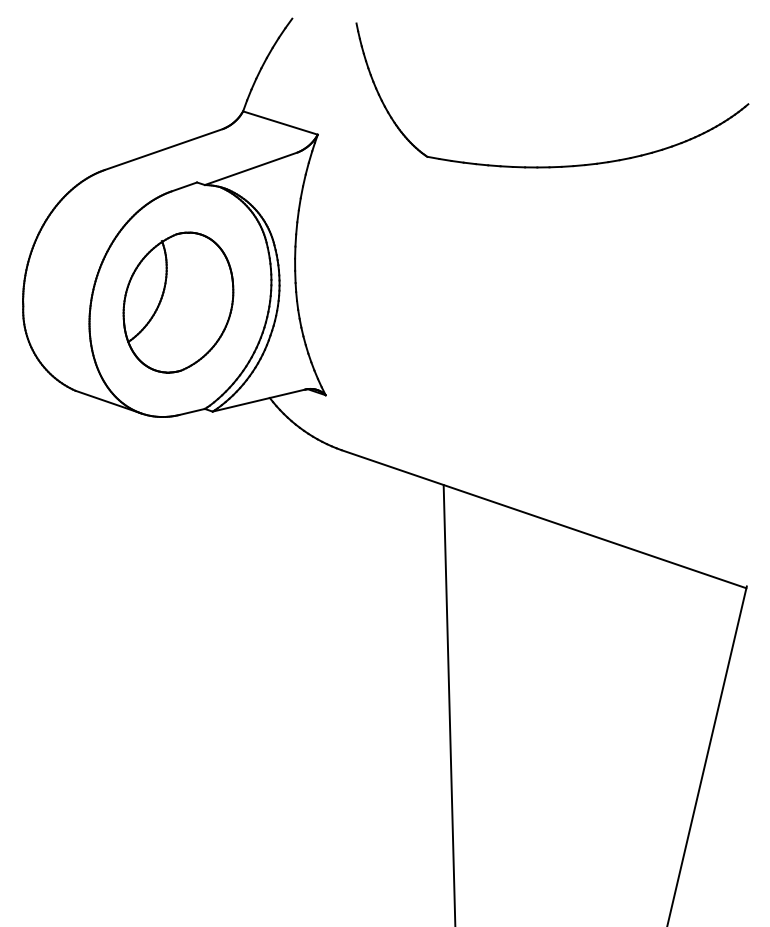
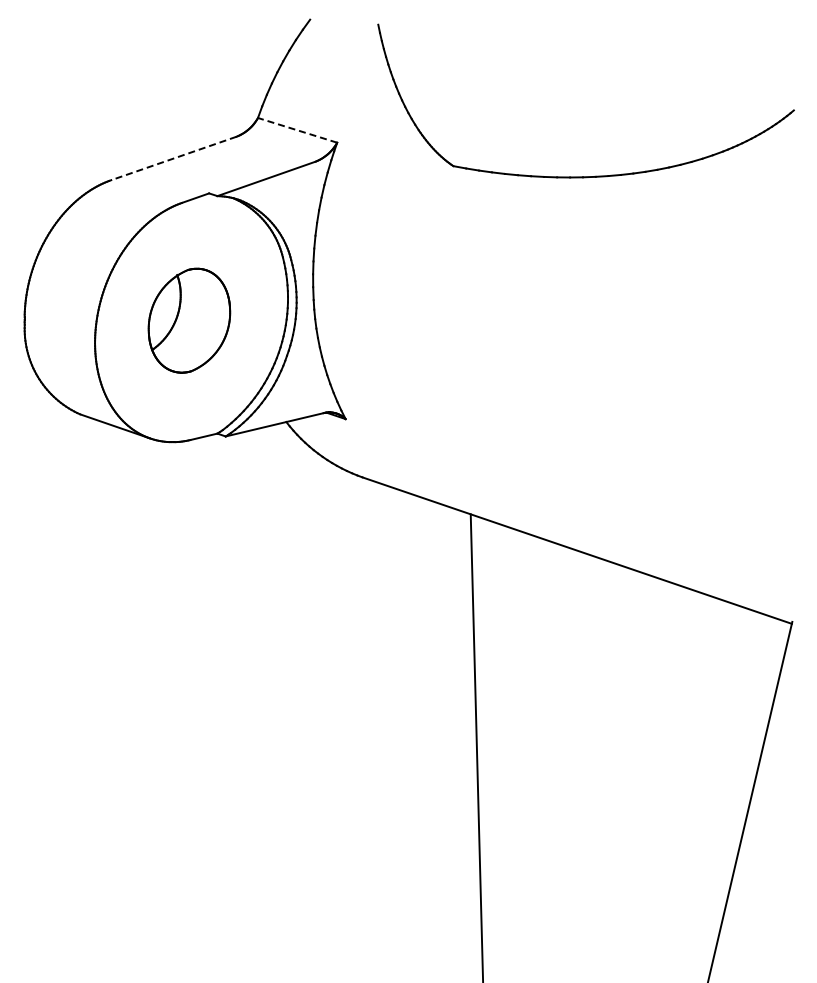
line: (280, 123) -> (297, 130), solid -> dashed
line: (163, 149) -> (173, 158), solid -> dashed
part: (178, 302) -> (189, 320), size x0.7

